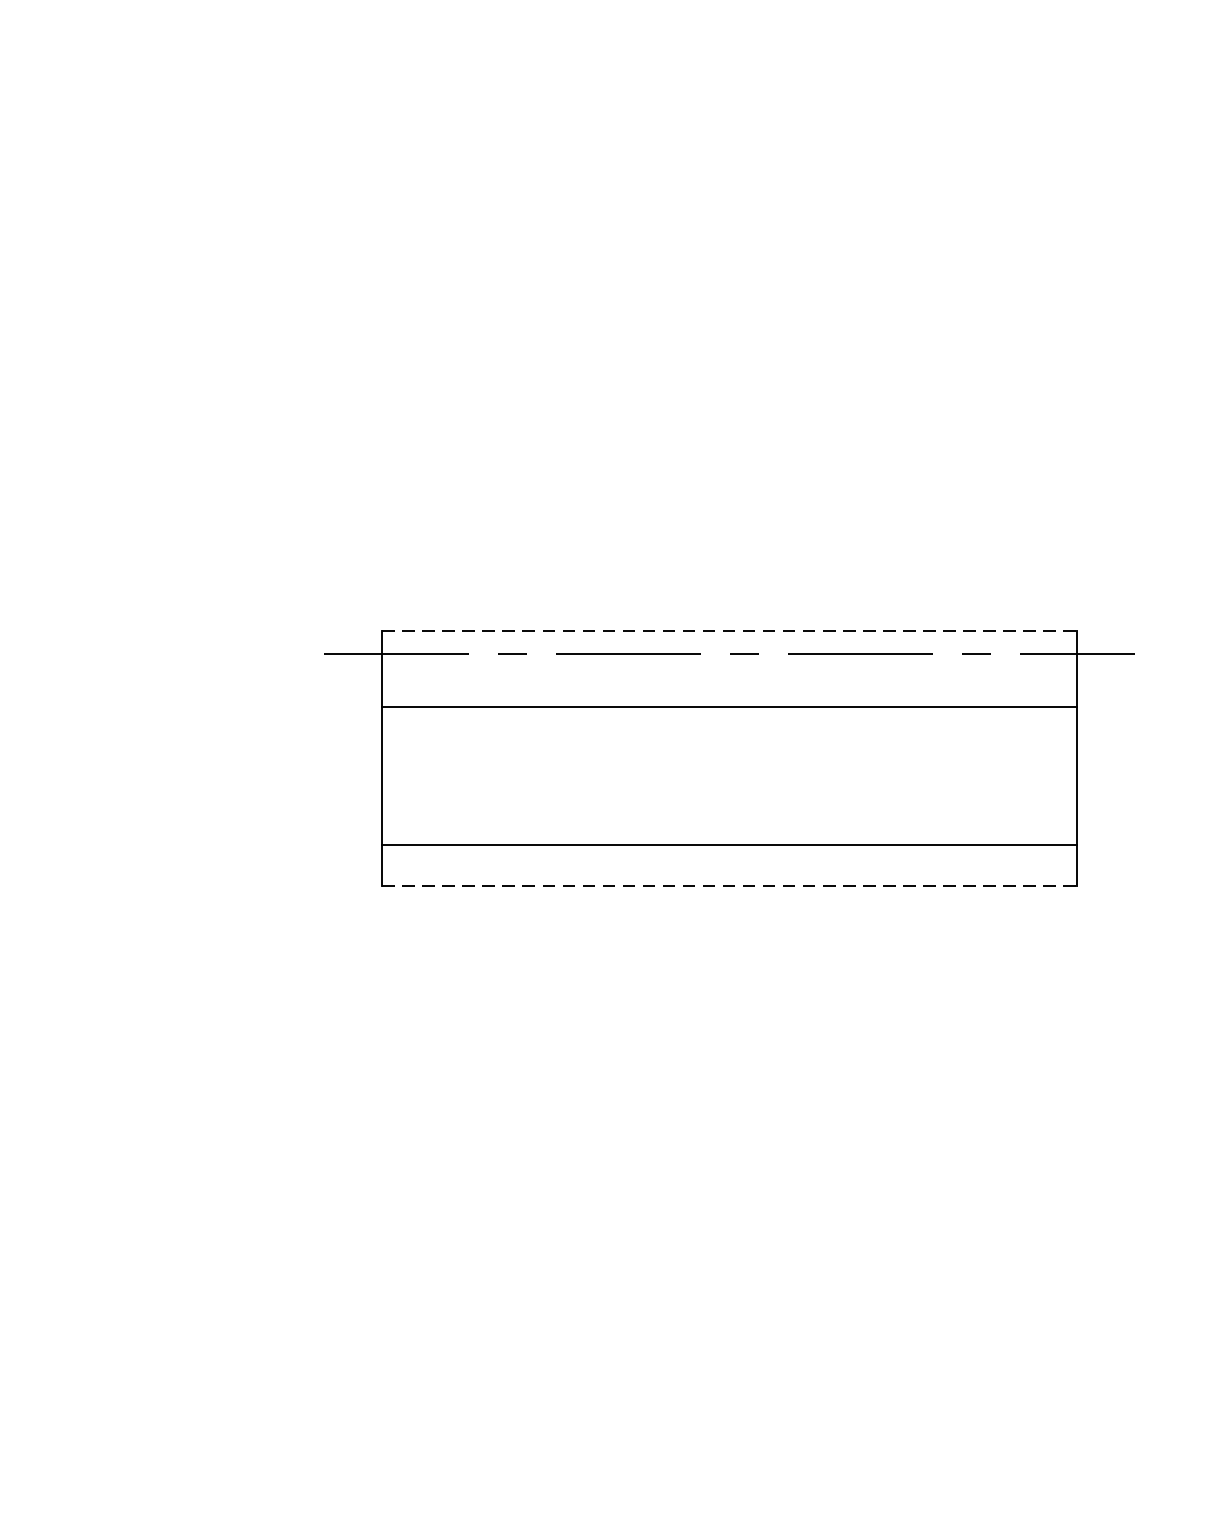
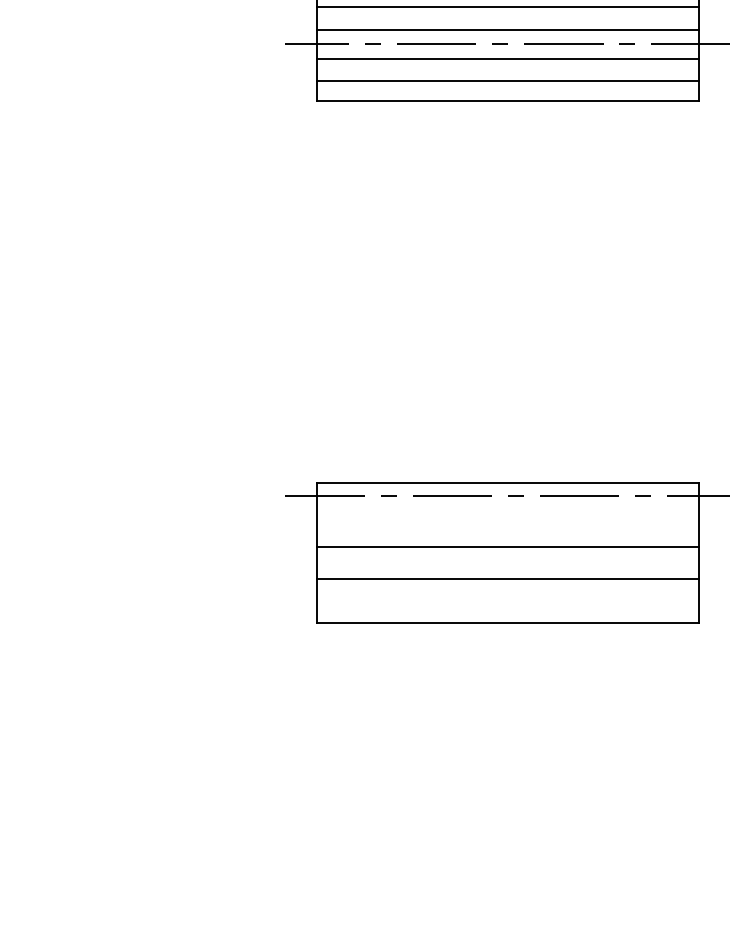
line: (730, 631) -> (508, 483), dashed -> solid
line: (728, 705) -> (507, 546), moved
line: (728, 844) -> (507, 578), moved
line: (730, 886) -> (508, 623), dashed -> solid

